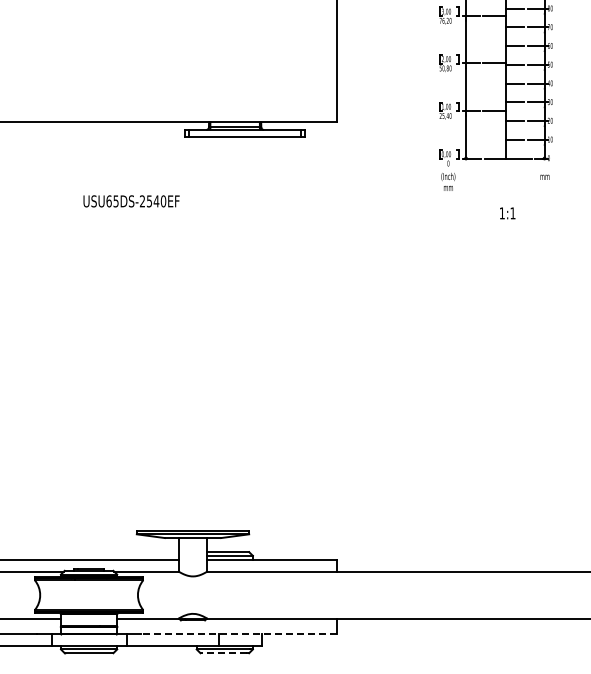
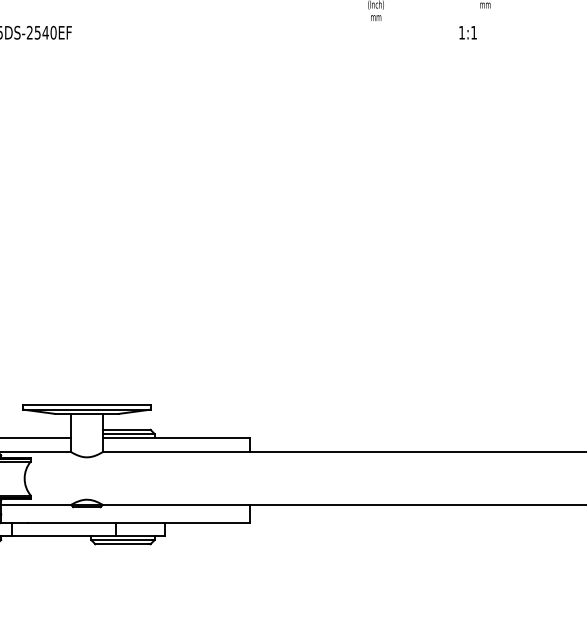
text: (507, 213) -> (467, 32), moved
line: (238, 634) -> (138, 523), dashed -> solid
line: (223, 653) -> (121, 544), dashed -> solid

